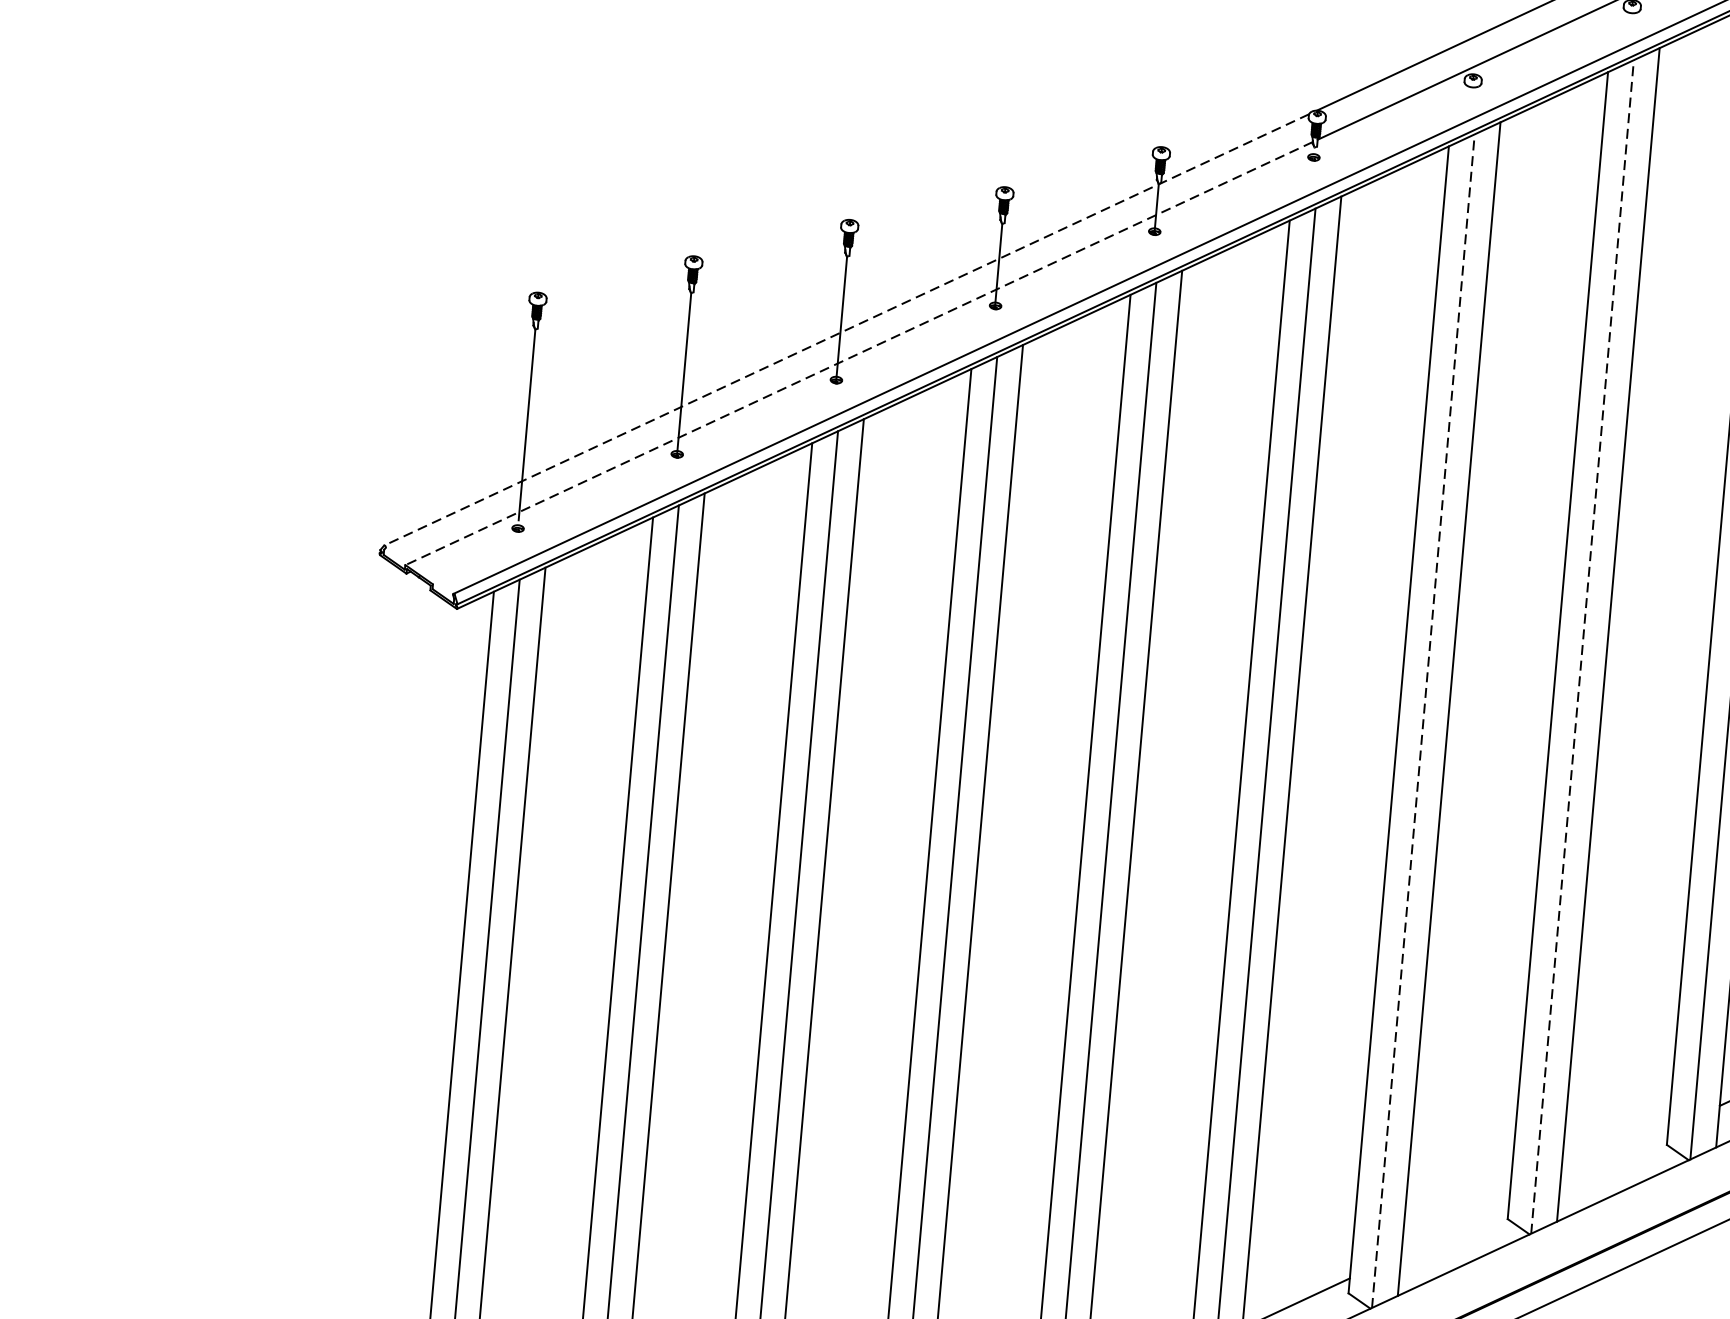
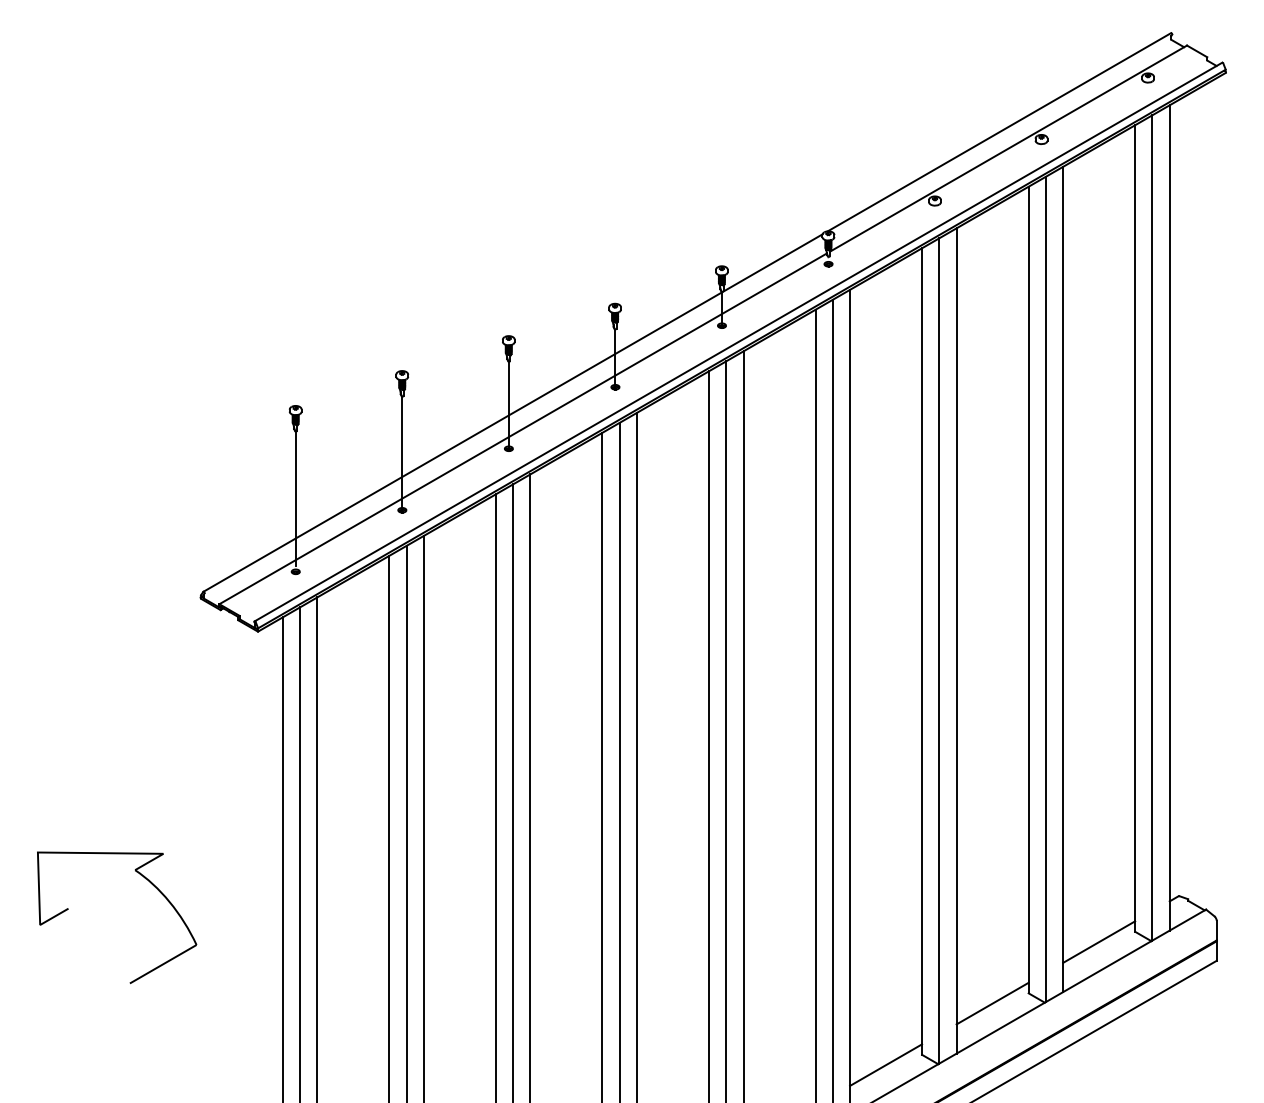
line: (845, 330) -> (512, 413), dashed -> solid
line: (859, 353) -> (523, 428), dashed -> solid
line: (1581, 646) -> (1045, 589), dashed -> solid
line: (1423, 720) -> (939, 650), dashed -> solid
part: (266, 947) -> (145, 879), added
line: (1614, 1154) -> (1099, 941), added
line: (1455, 1229) -> (992, 1003), added

